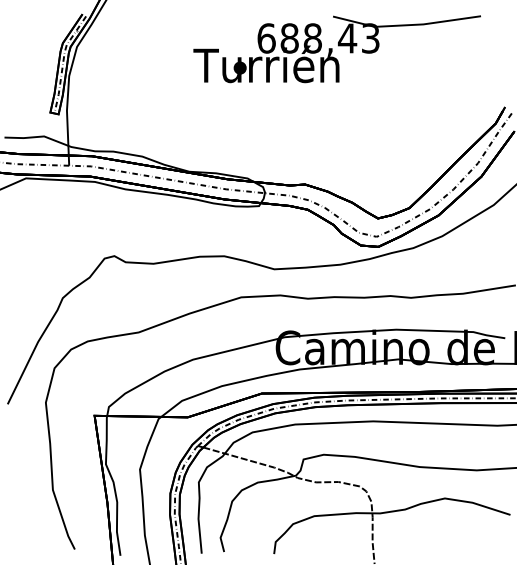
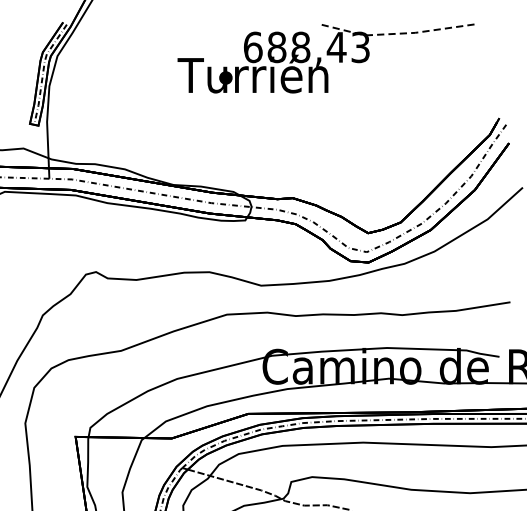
line: (406, 25) -> (397, 34), solid -> dashed

